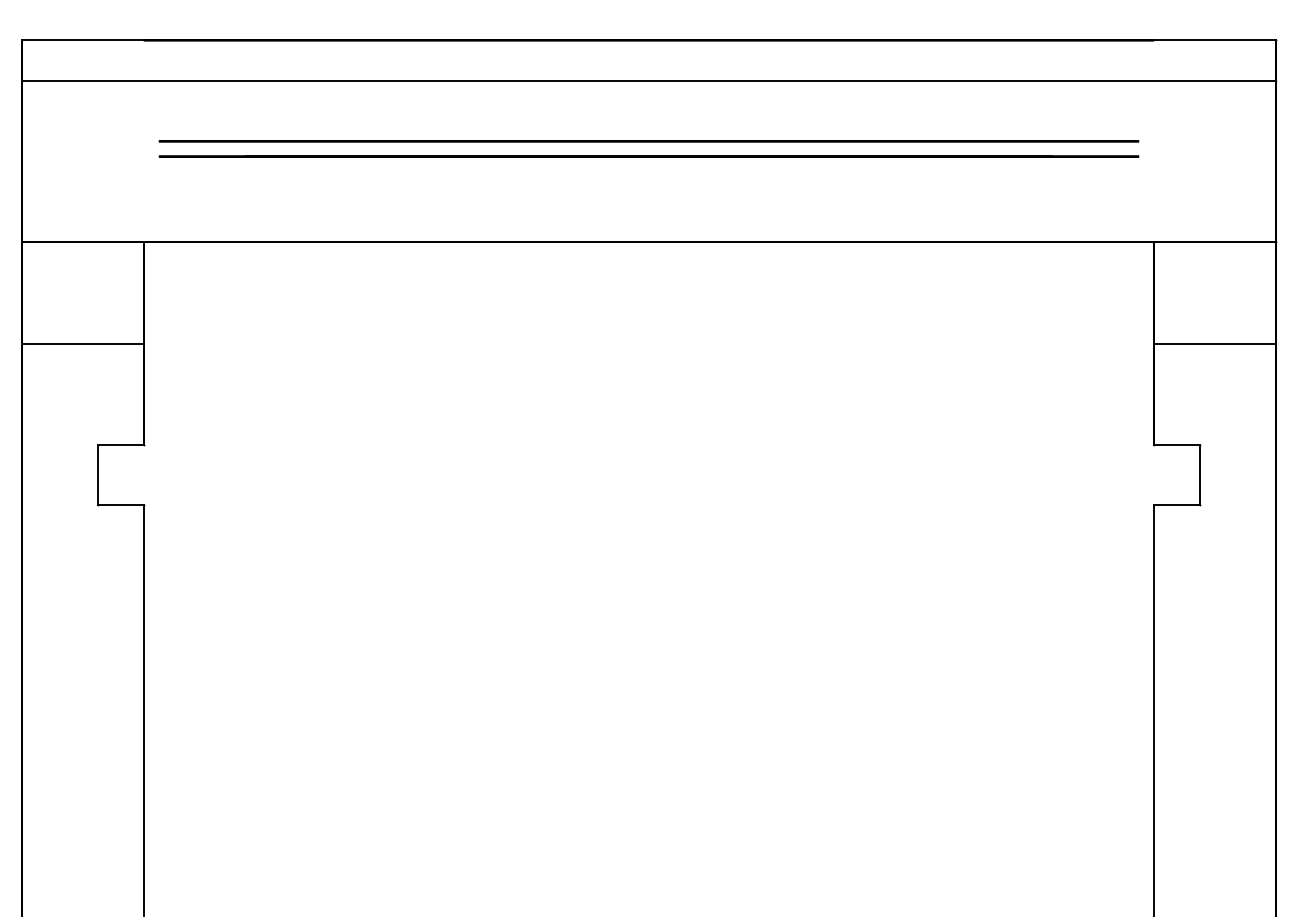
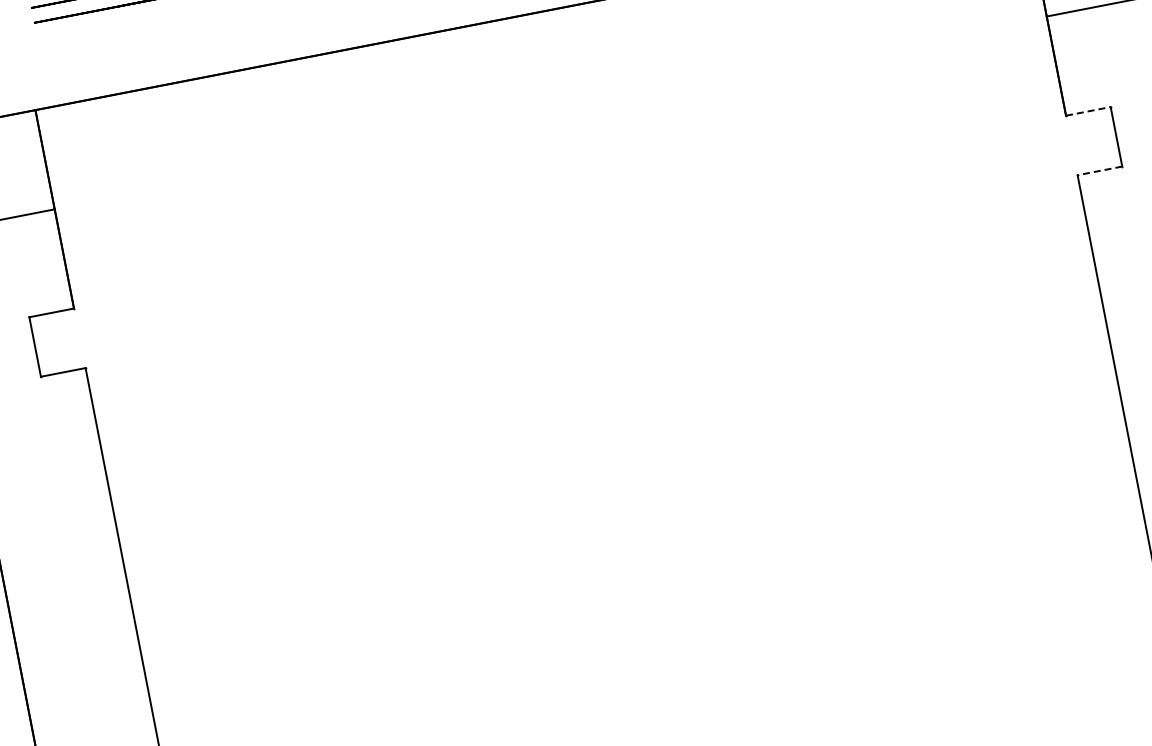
line: (1177, 444) -> (1088, 111), solid -> dashed
line: (1177, 505) -> (1100, 171), solid -> dashed

